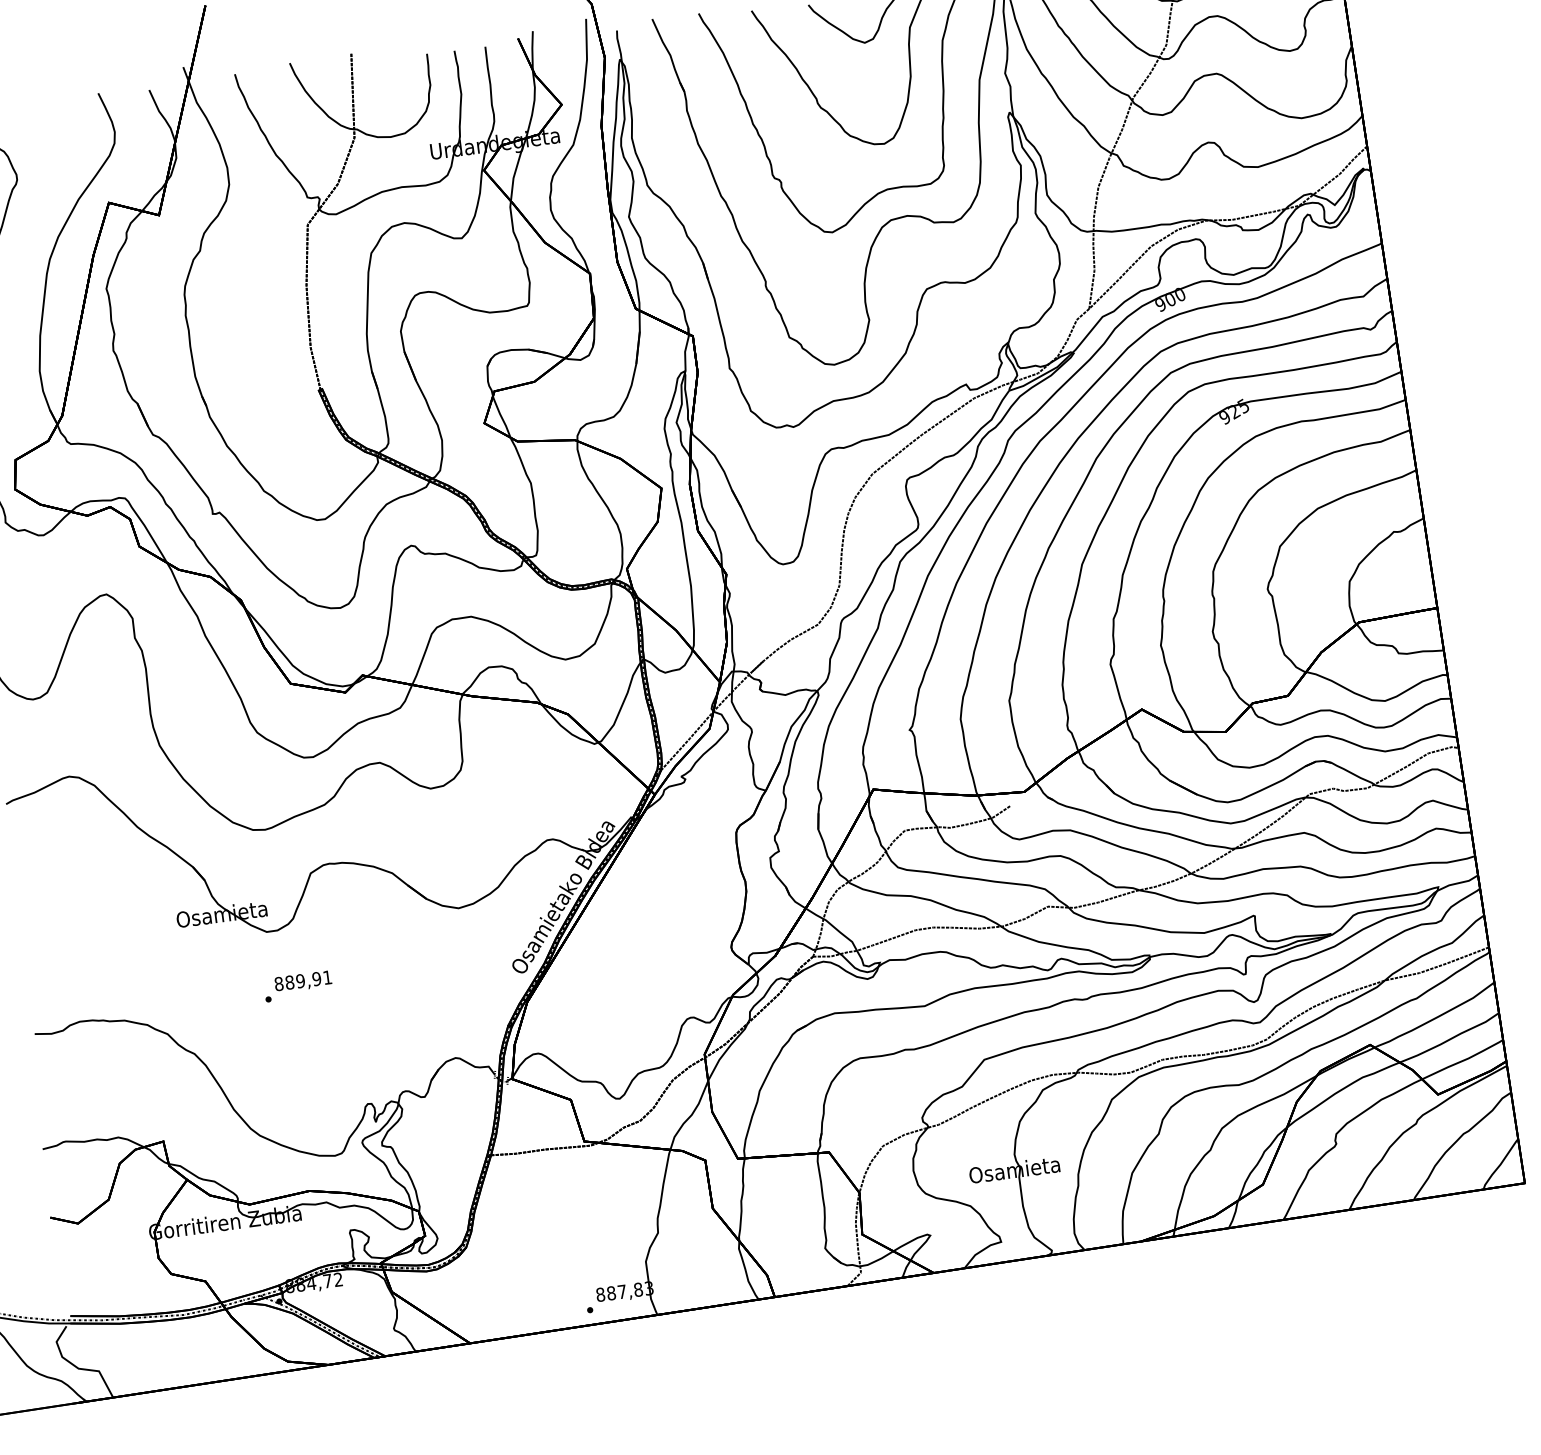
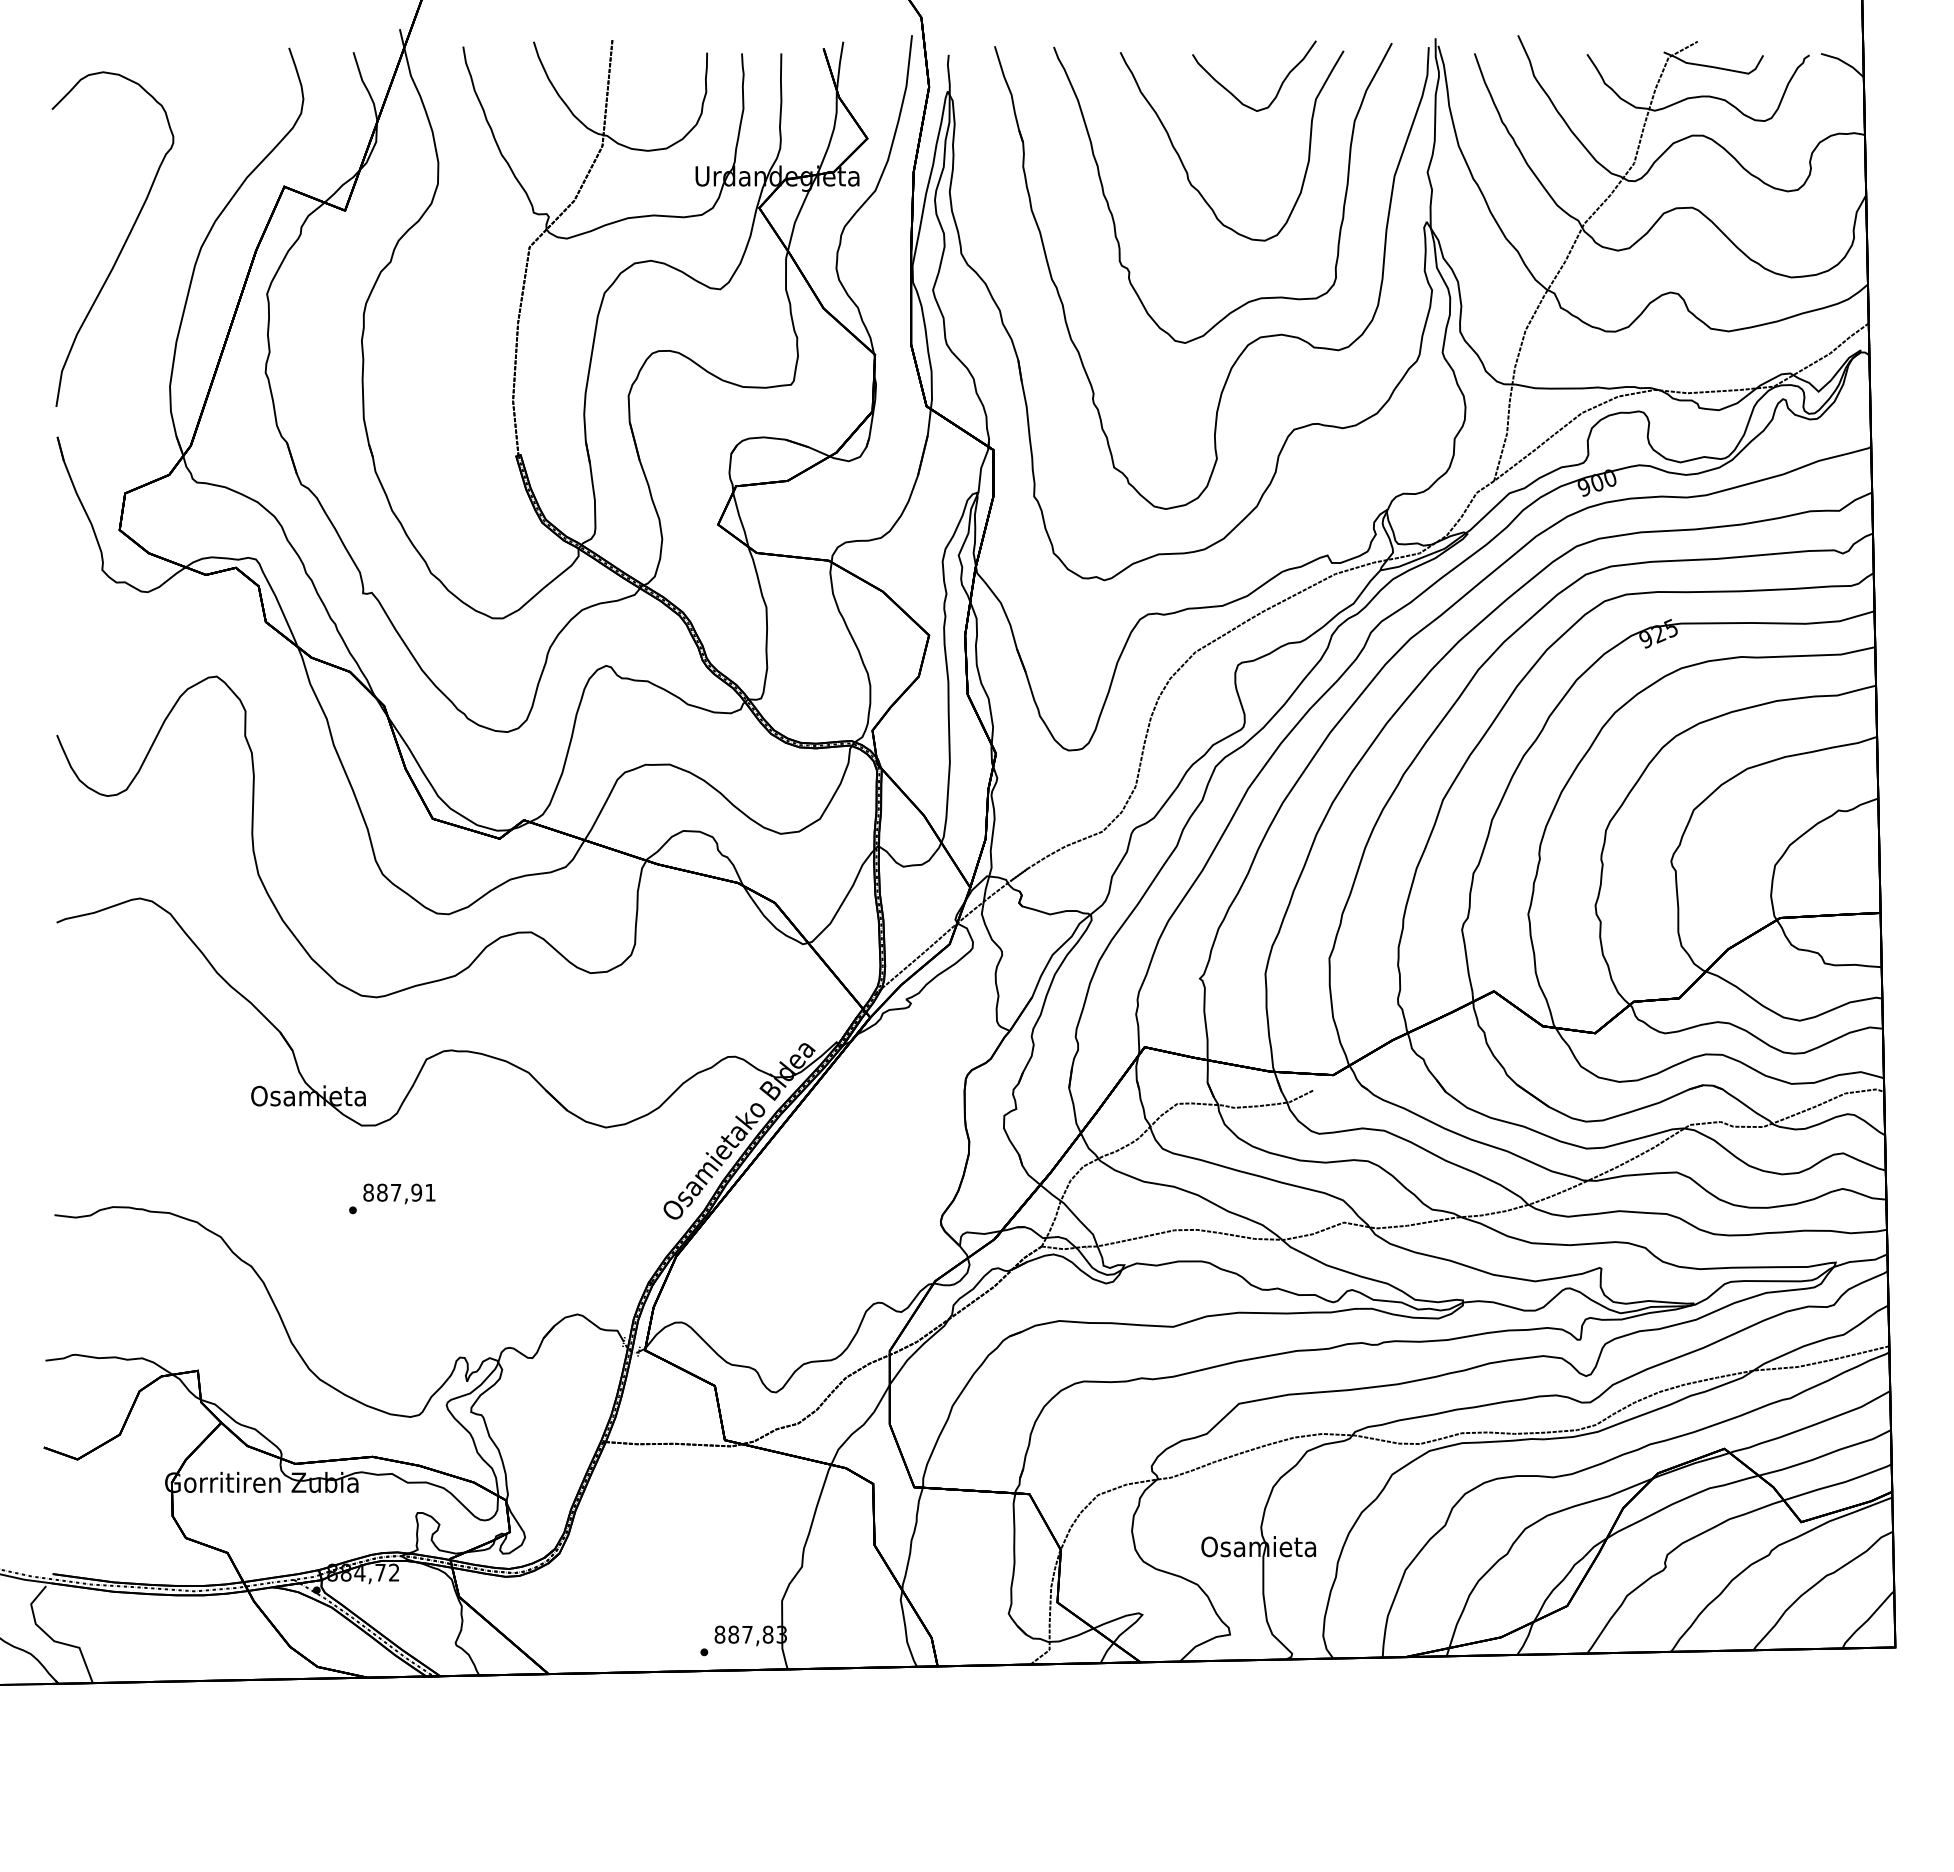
text: (300, 981) -> (395, 1192), 889,91 -> 887,91

